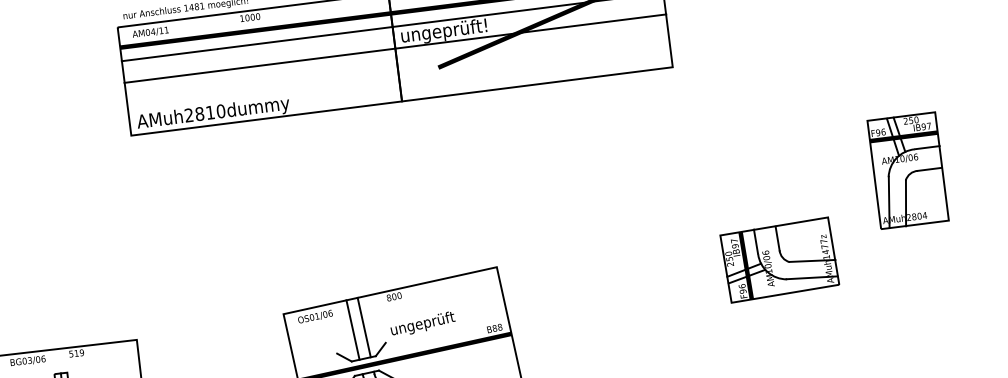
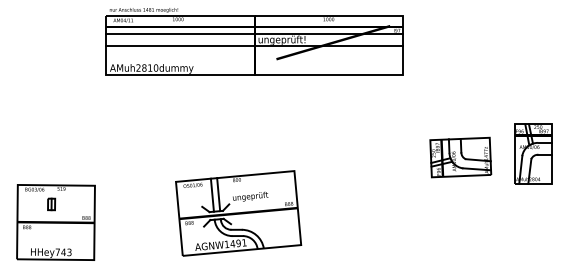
part: (908, 169) -> (533, 153), moved
part: (779, 260) -> (460, 157), moved

